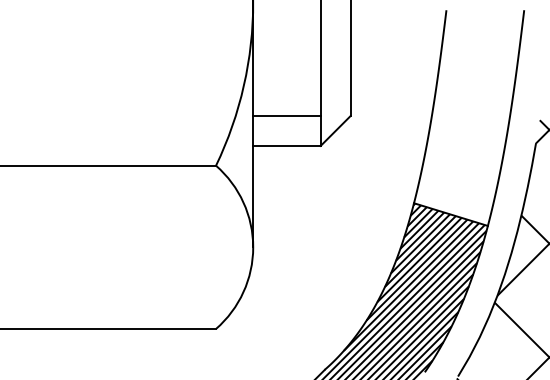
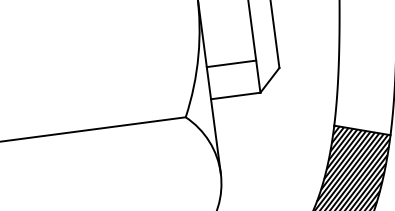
line: (286, 116) -> (231, 64), moved

